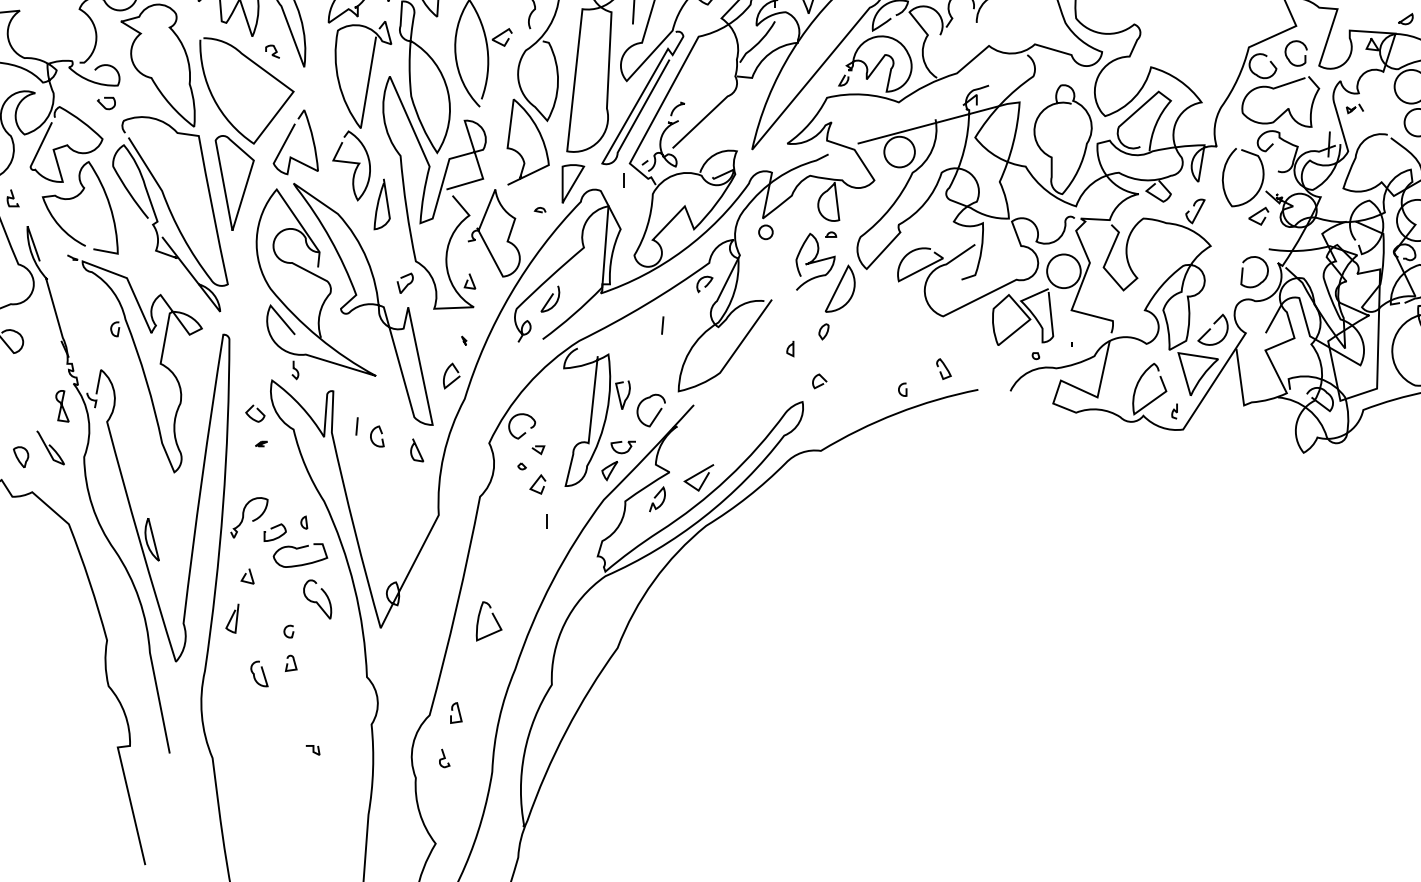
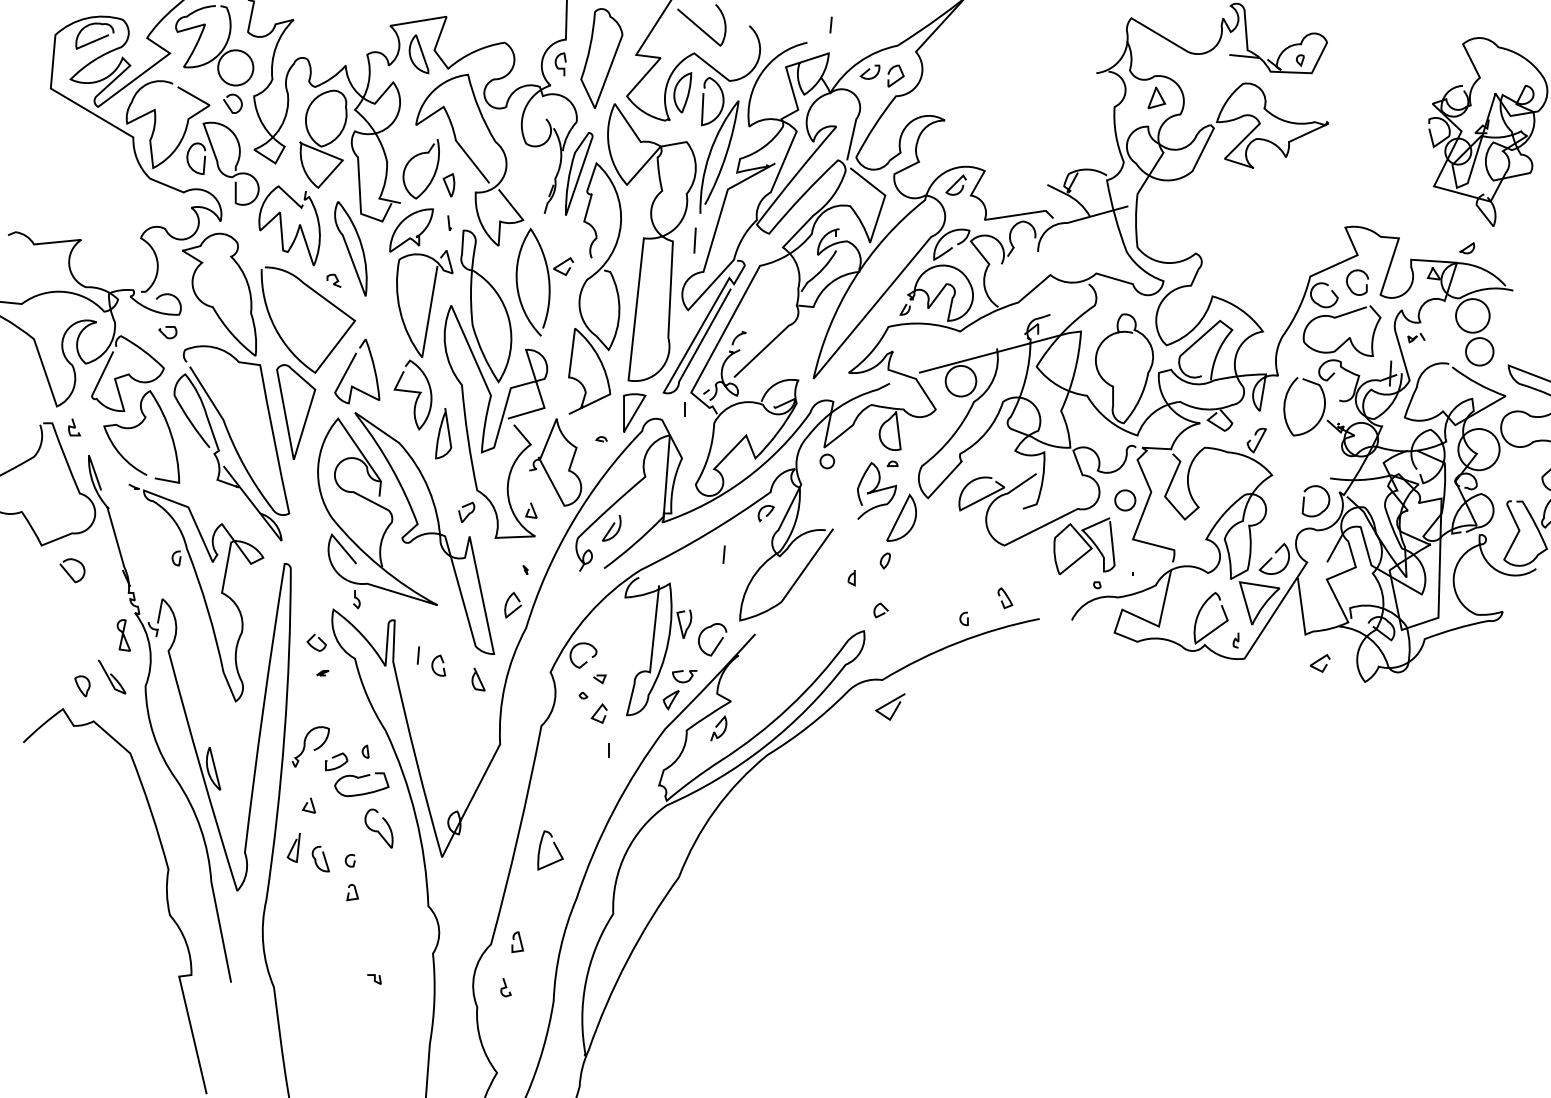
line: (1257, 214) -> (1318, 661), moved
circle: (1064, 271) -> (1125, 500), size x0.6
line: (698, 475) -> (889, 704), moved
curve: (262, 672) -> (323, 857), moved

